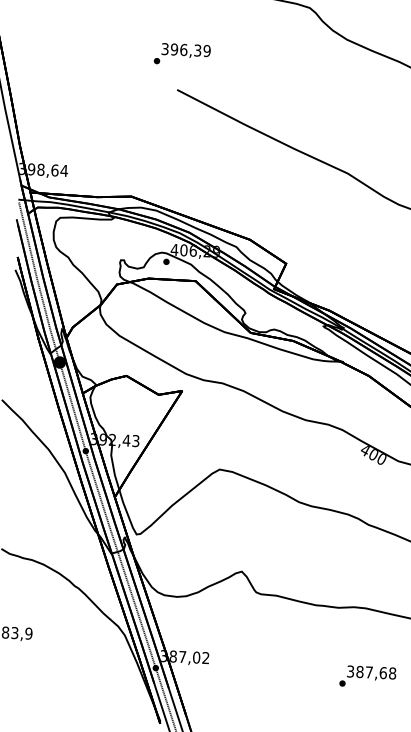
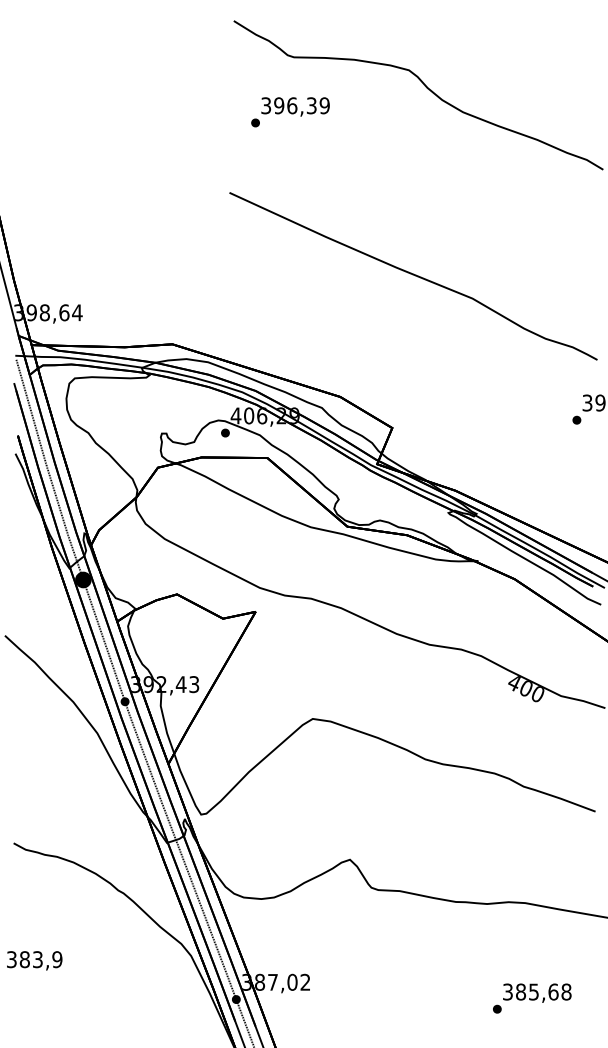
text: (182, 54) -> (290, 112), moved
text: (368, 672) -> (533, 991), 387,68 -> 385,68

